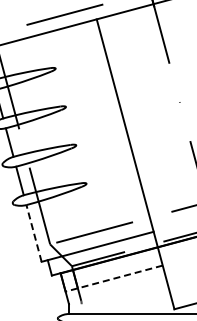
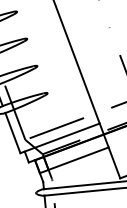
line: (33, 232) -> (12, 132), dashed -> solid
line: (113, 278) -> (73, 160), dashed -> solid

